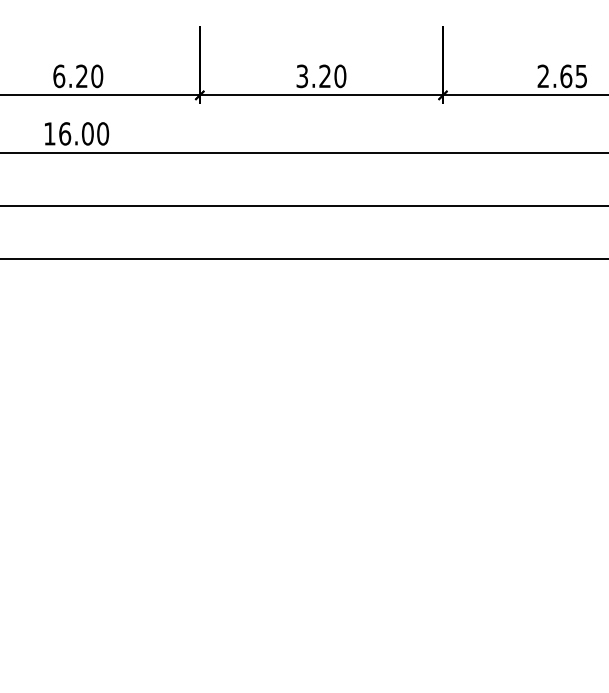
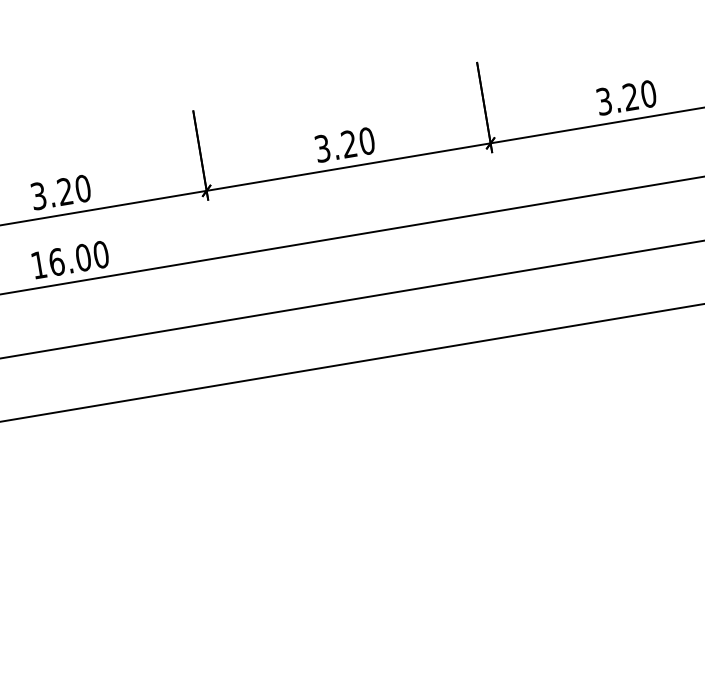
text: (59, 76) -> (39, 196), 6.20 -> 3.20
text: (562, 76) -> (626, 97), 2.65 -> 3.20

